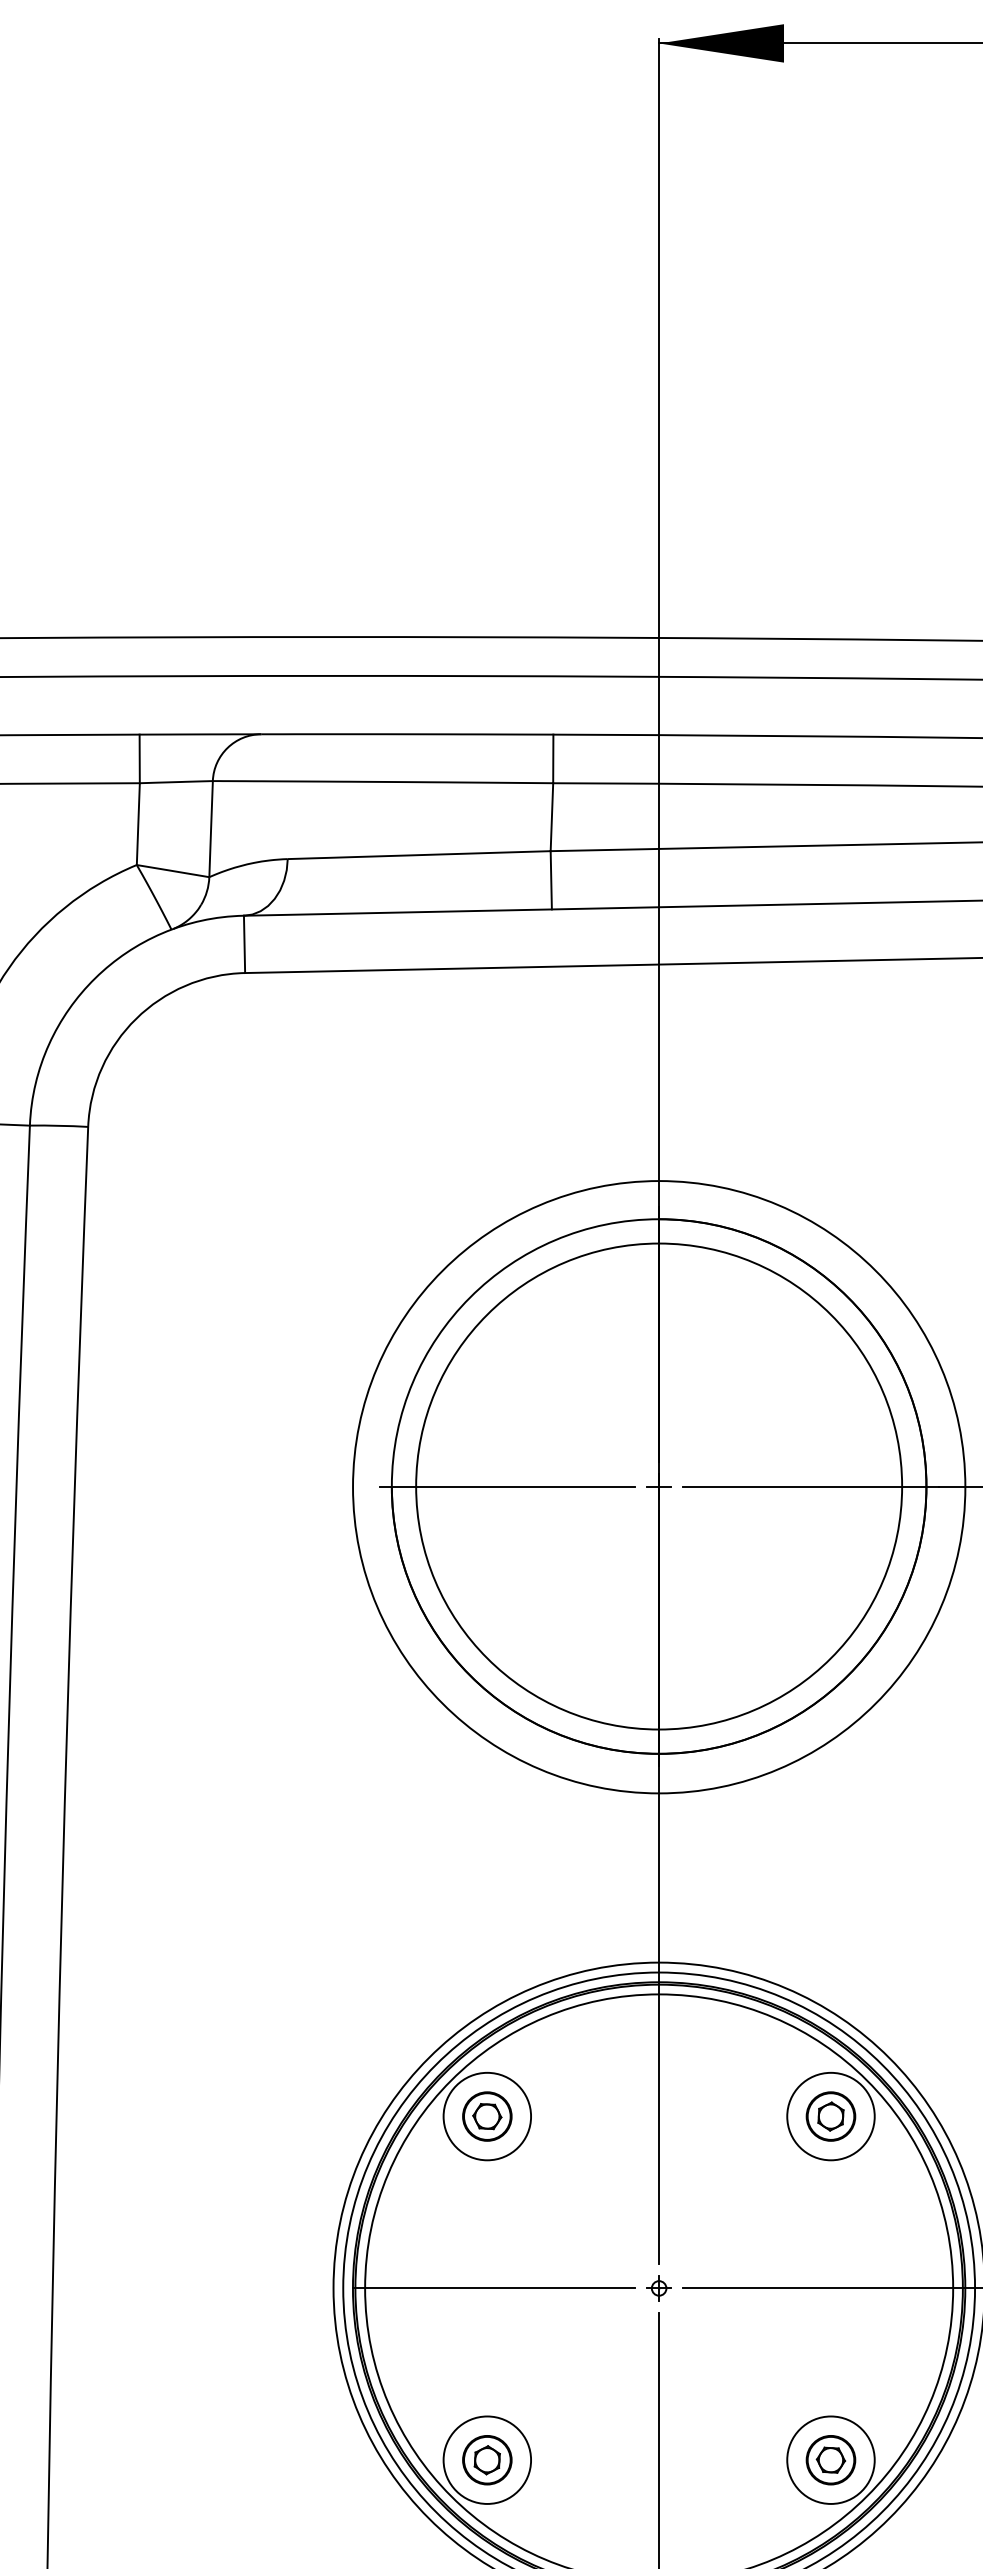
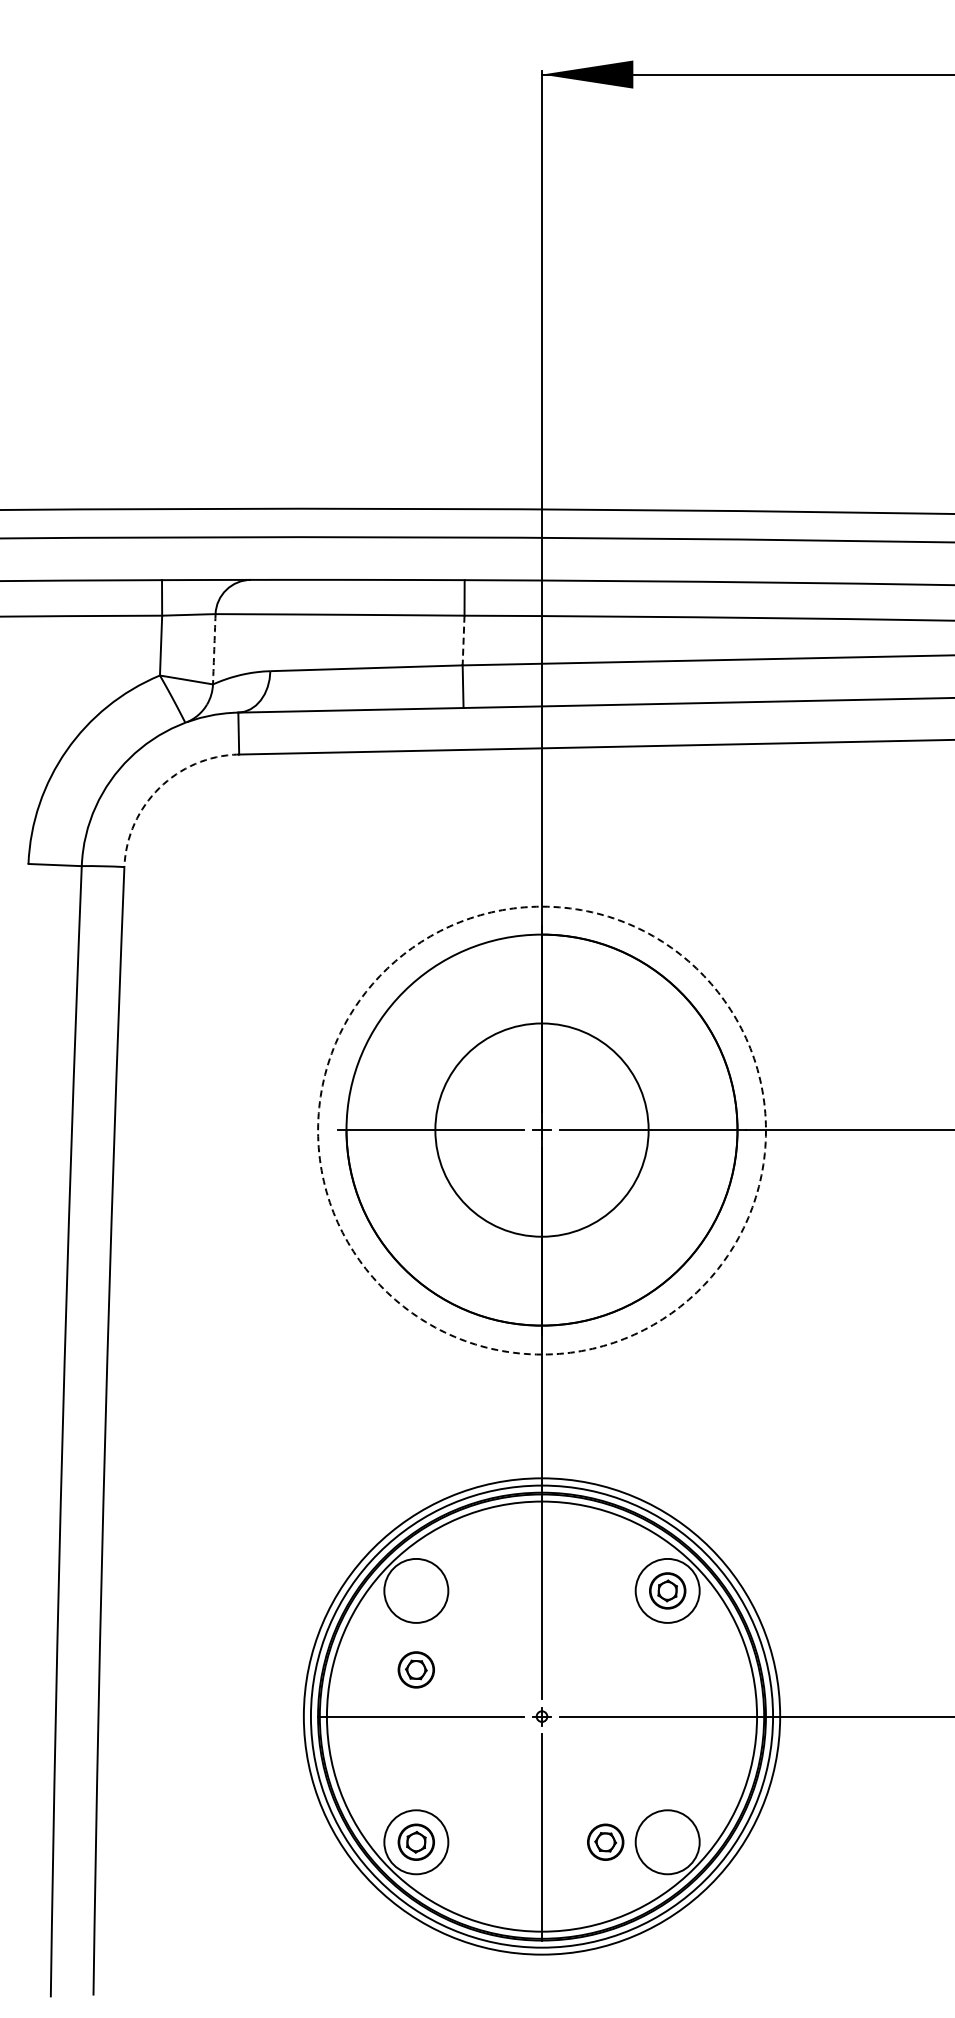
line: (551, 817) -> (463, 640), solid -> dashed
arc: (211, 829) -> (214, 649), solid -> dashed
arc: (136, 1019) -> (159, 788), solid -> dashed
circle: (658, 1485) -> (541, 1129), size x0.6
circle: (658, 1487) -> (541, 1130), solid -> dashed
part: (486, 2115) -> (415, 1669), moved
part: (830, 2459) -> (605, 1841), moved

